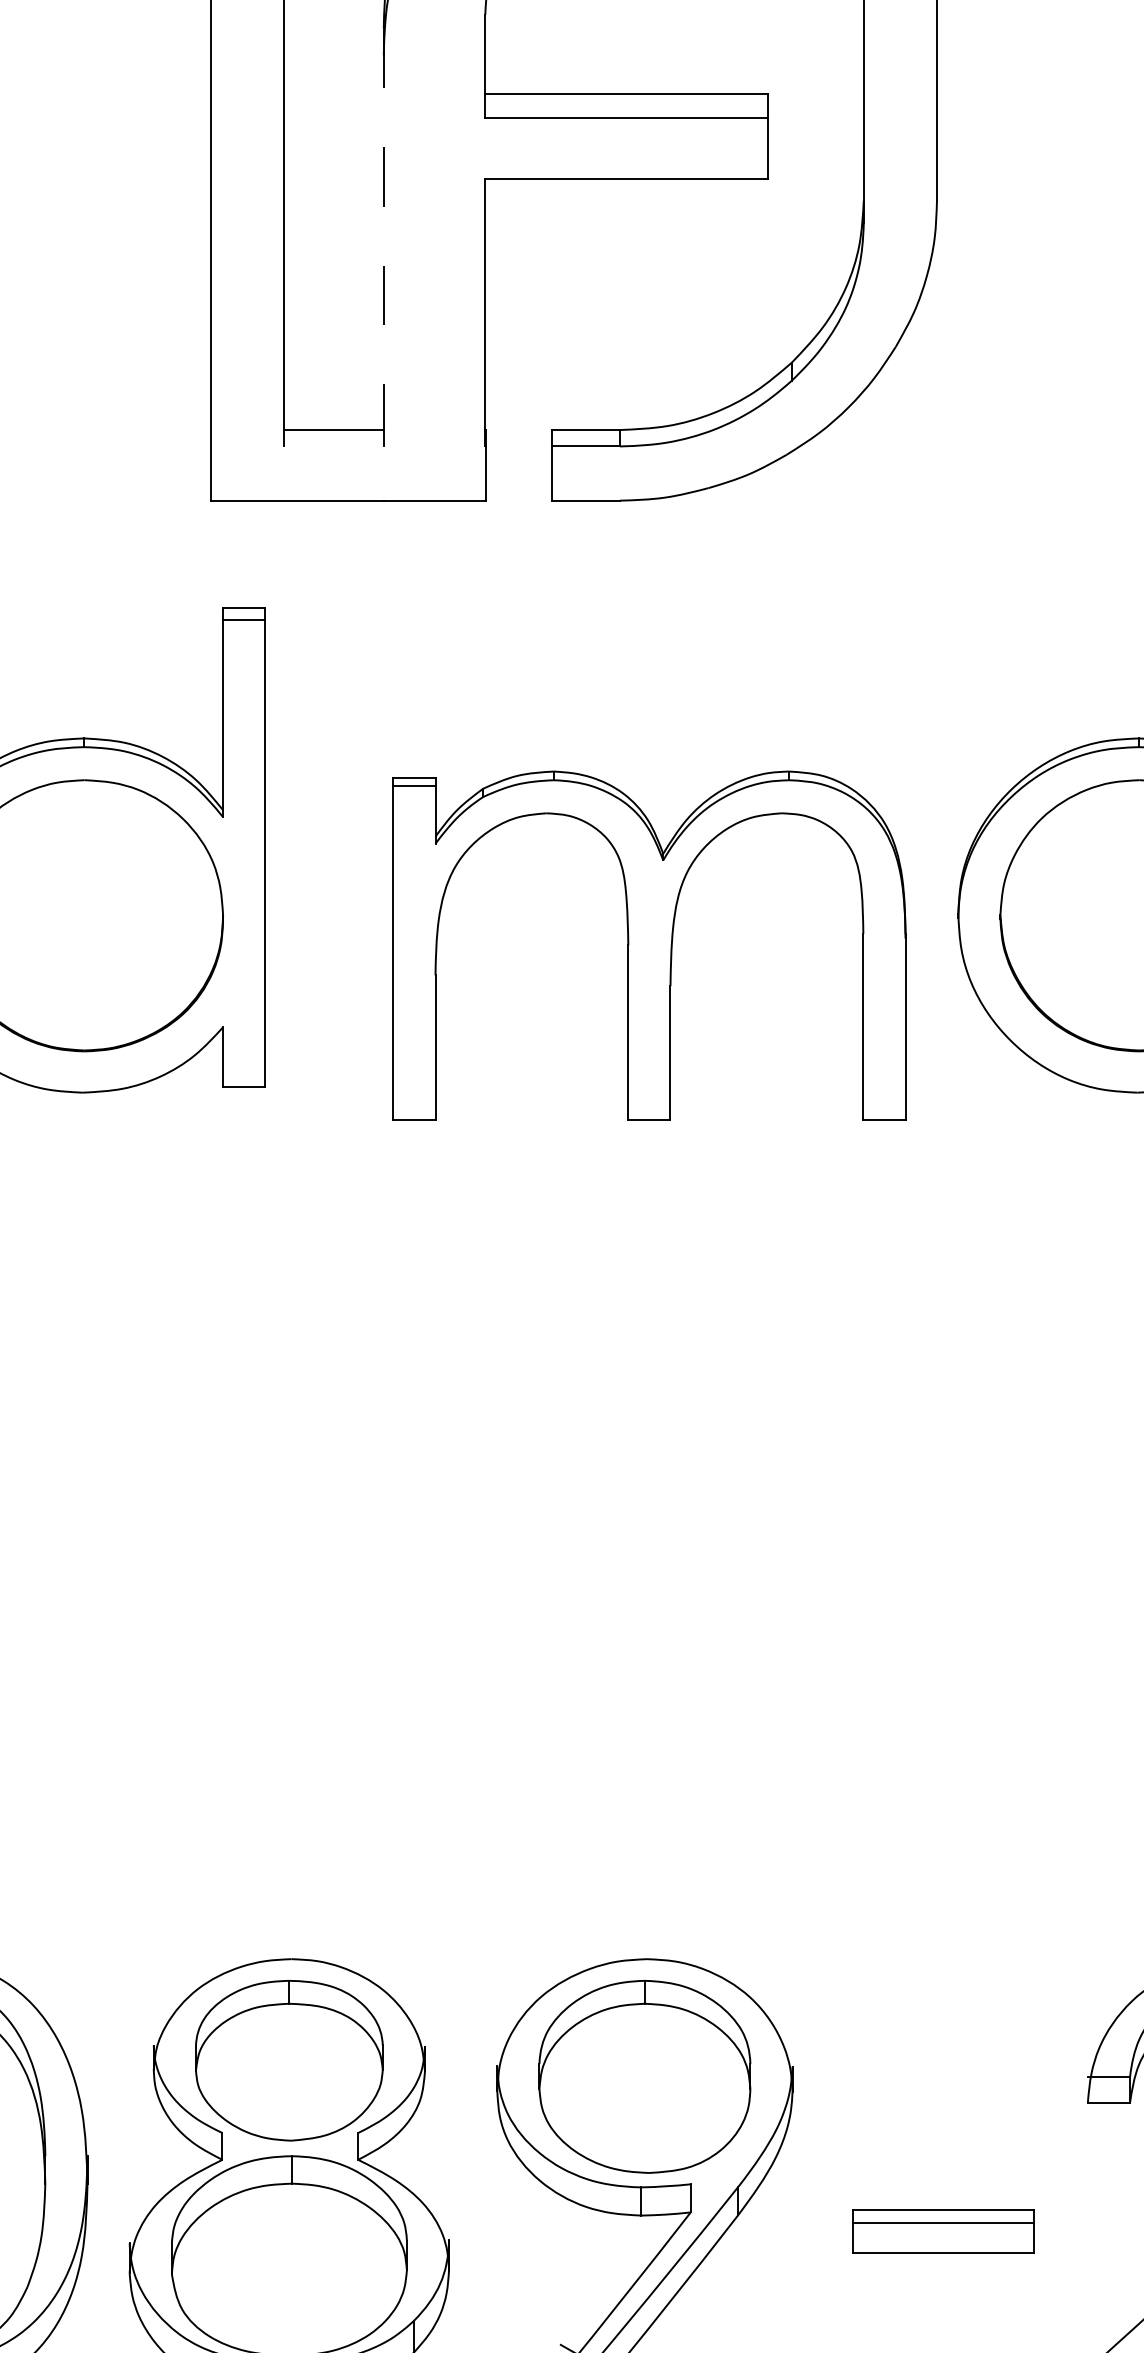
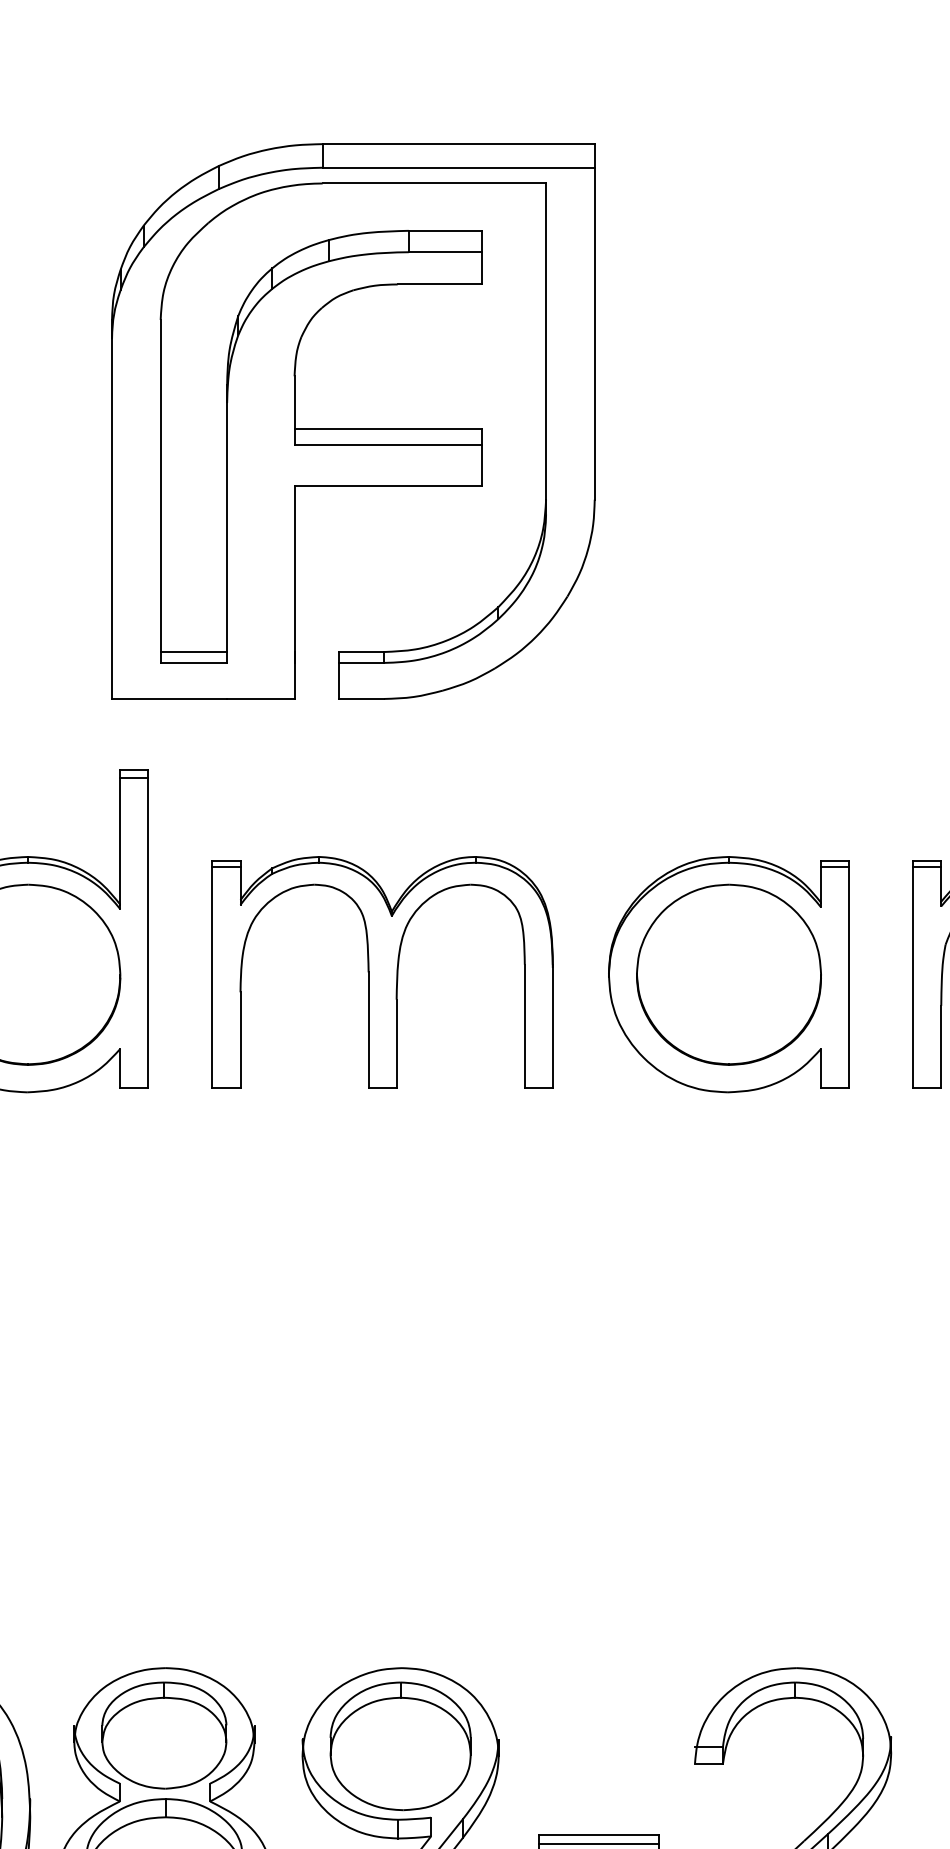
line: (384, 230) -> (227, 519), dashed -> solid
line: (333, 445) -> (193, 662), added
part: (649, 945) -> (382, 972), moved

